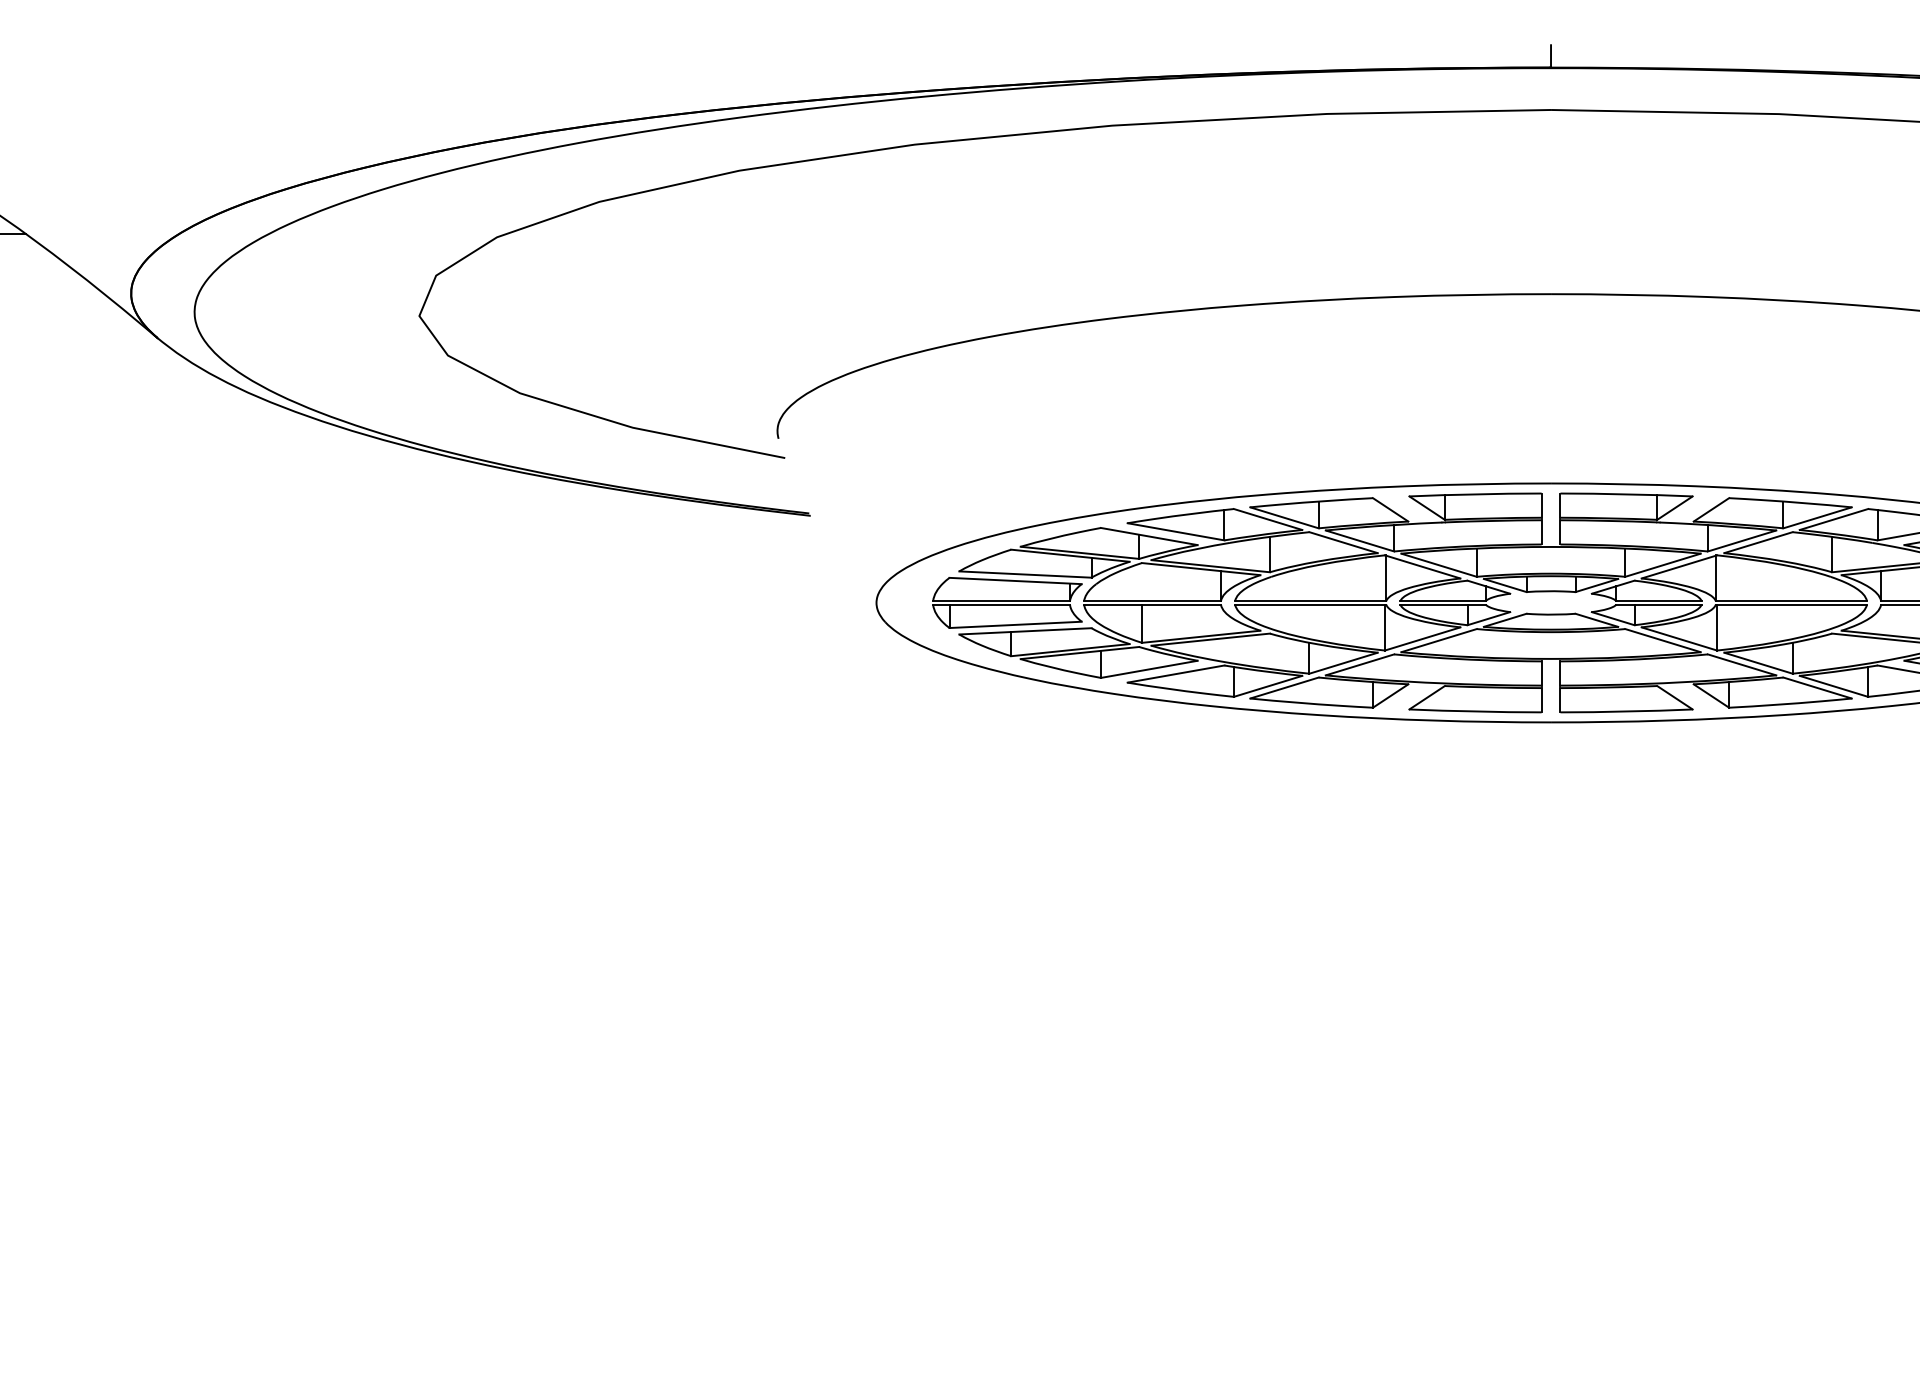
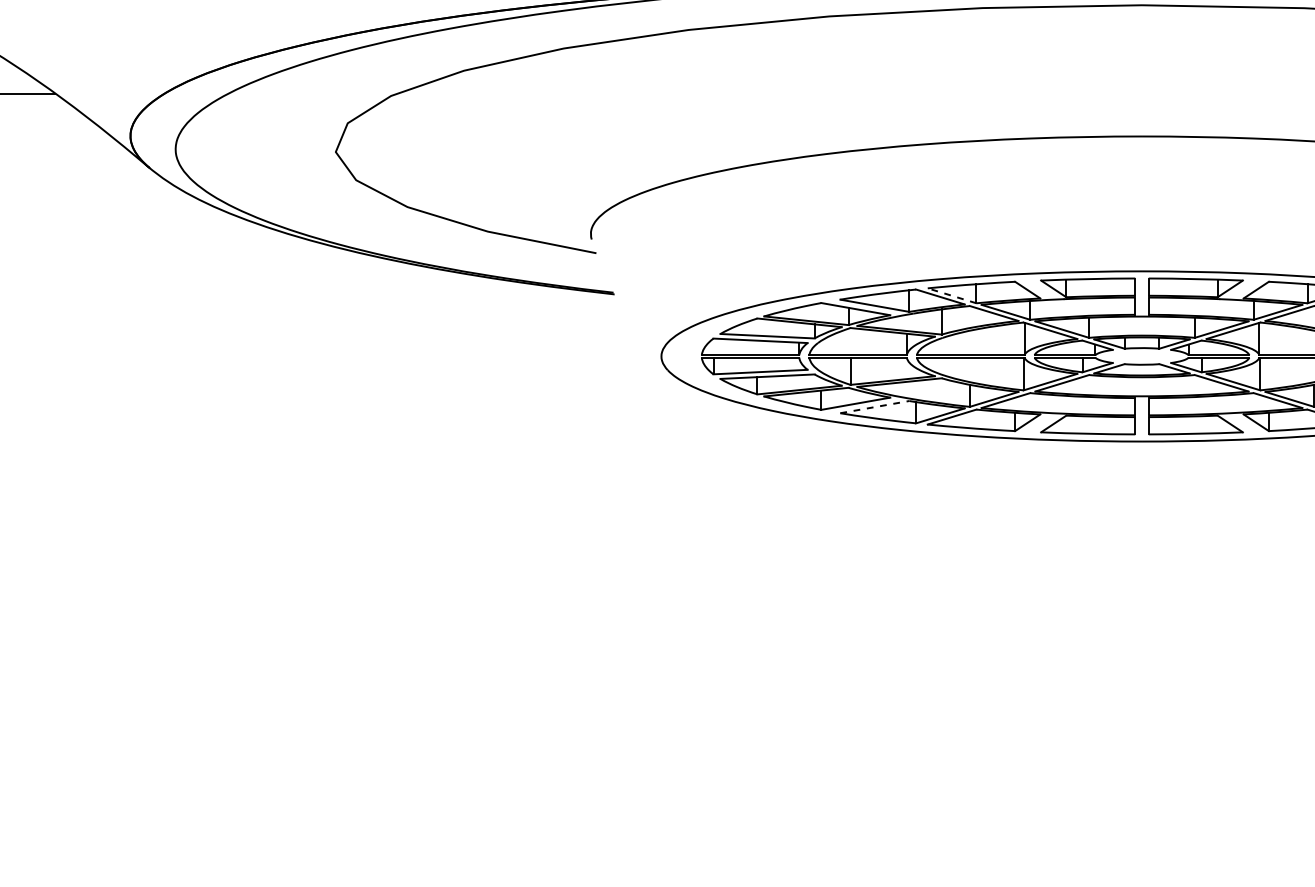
line: (1284, 517) -> (952, 295), solid -> dashed
line: (1176, 673) -> (875, 406), solid -> dashed

